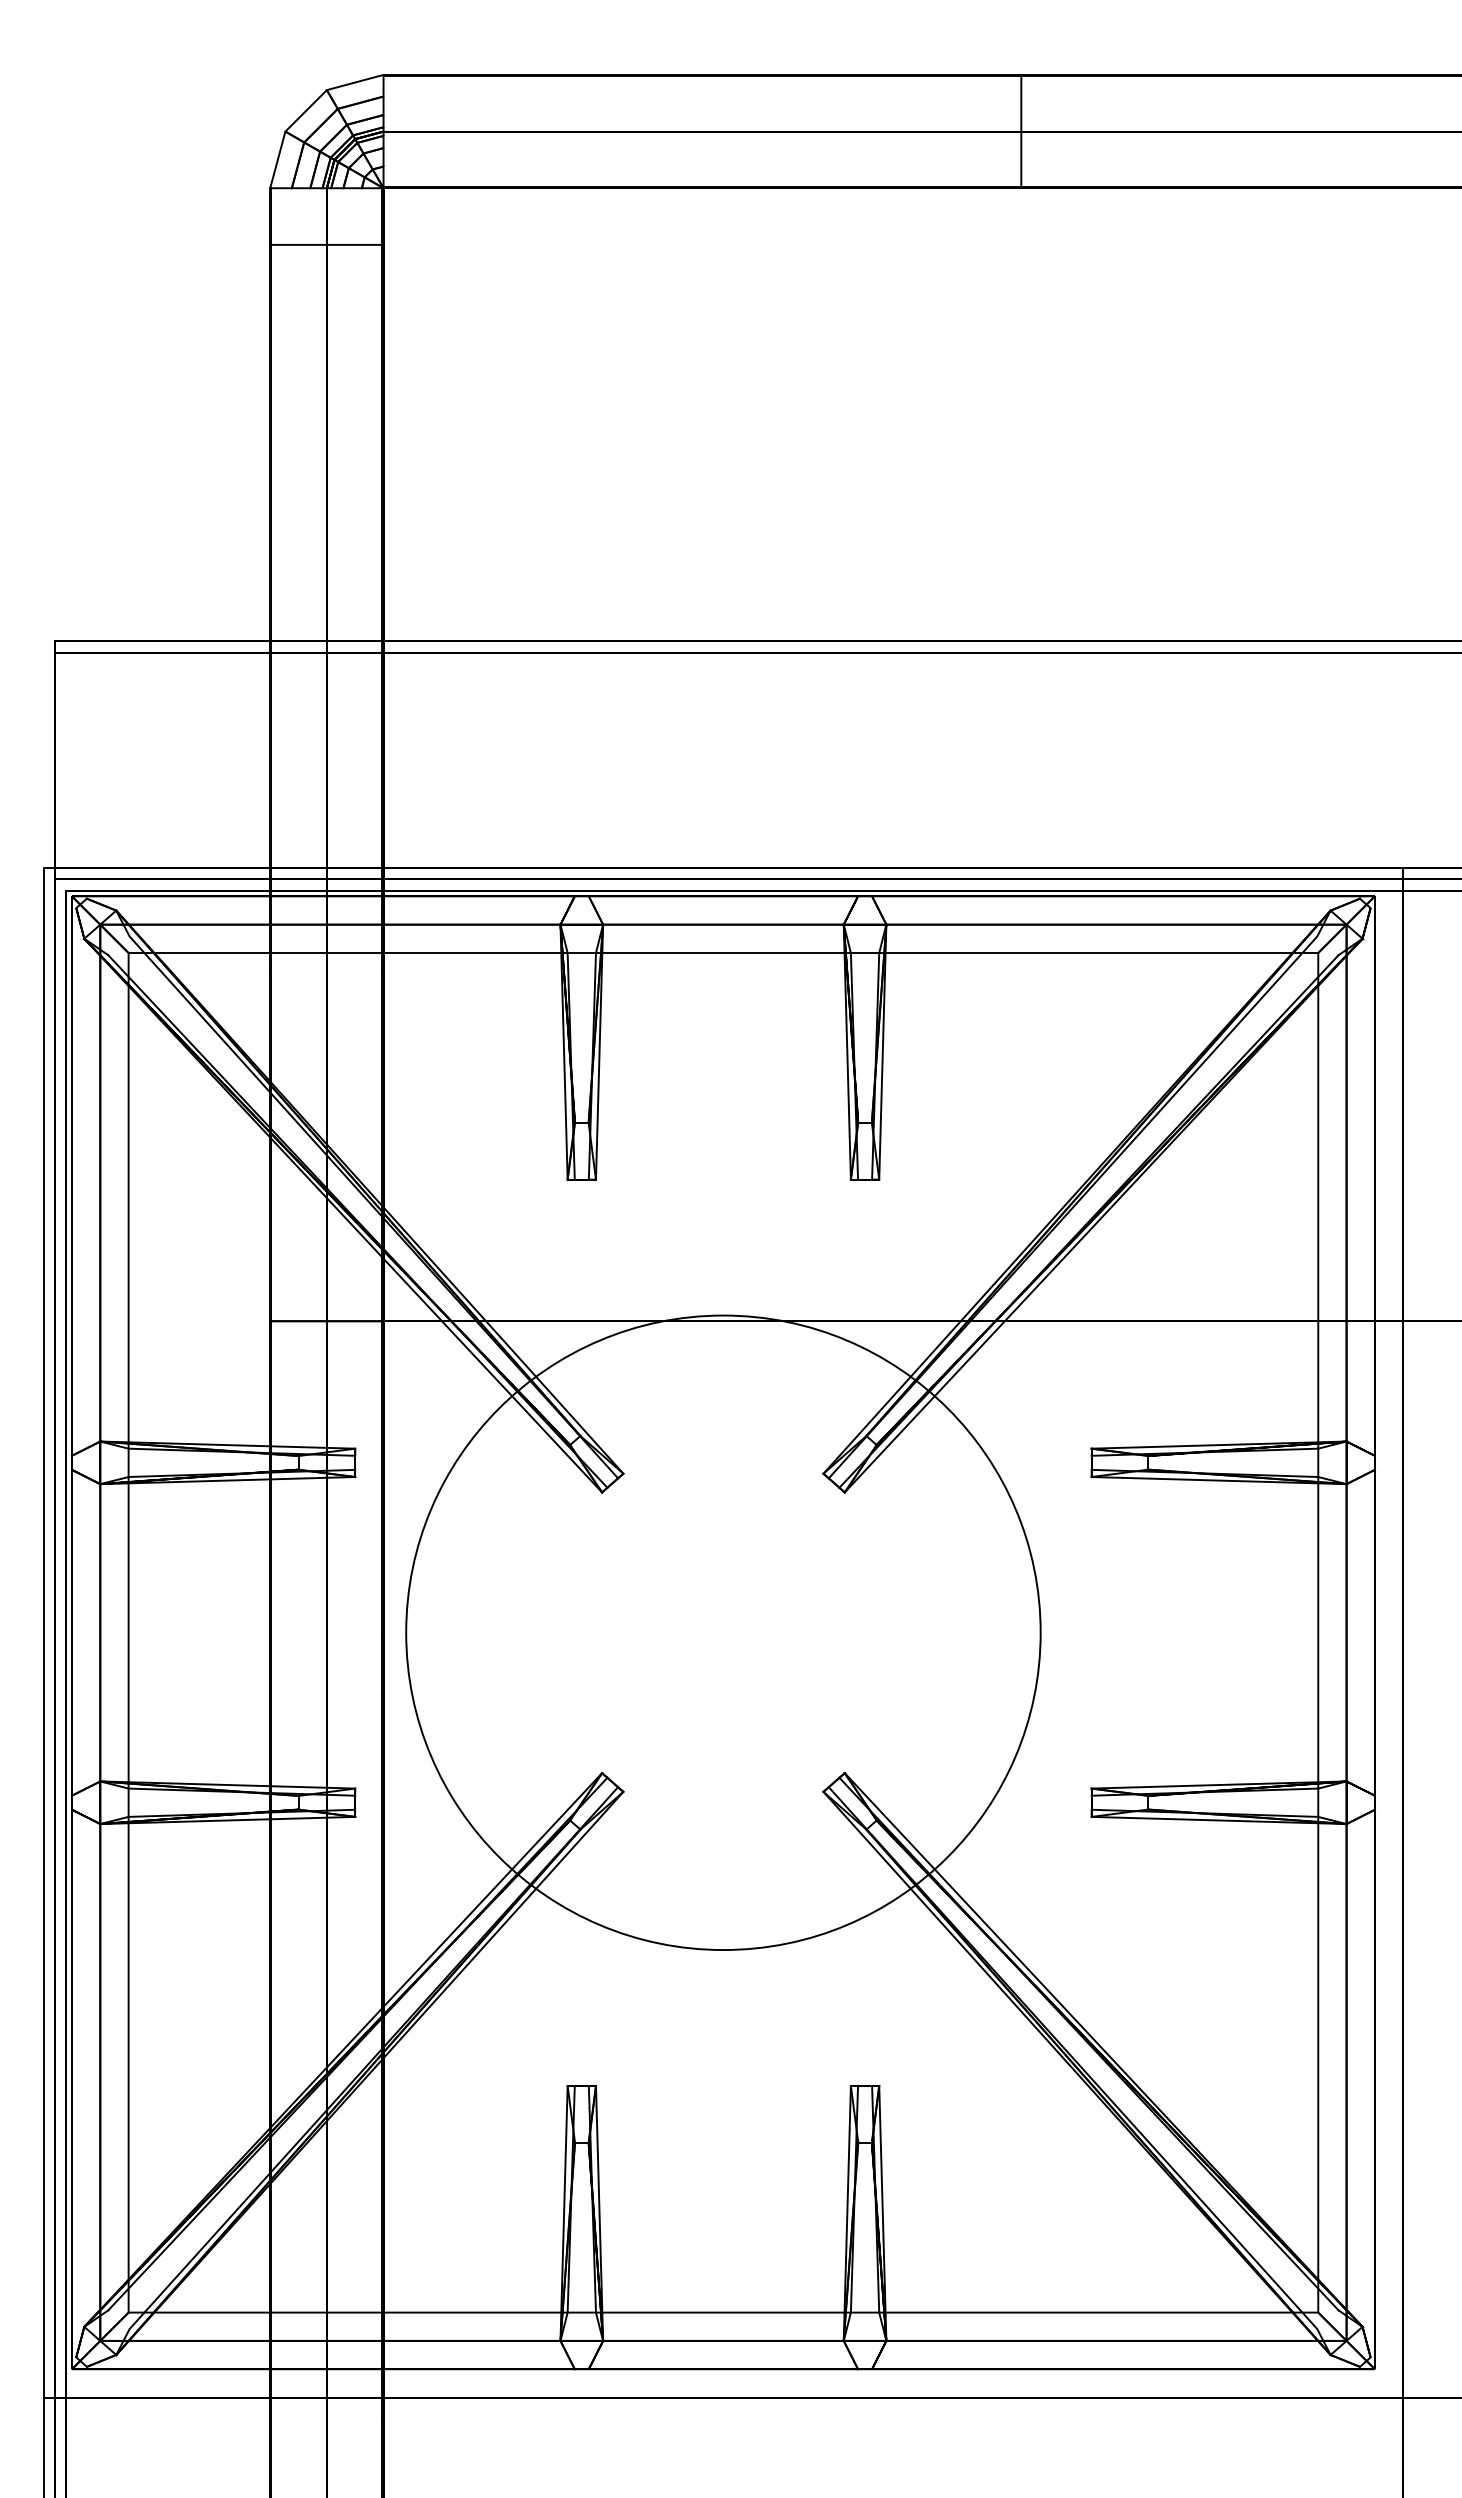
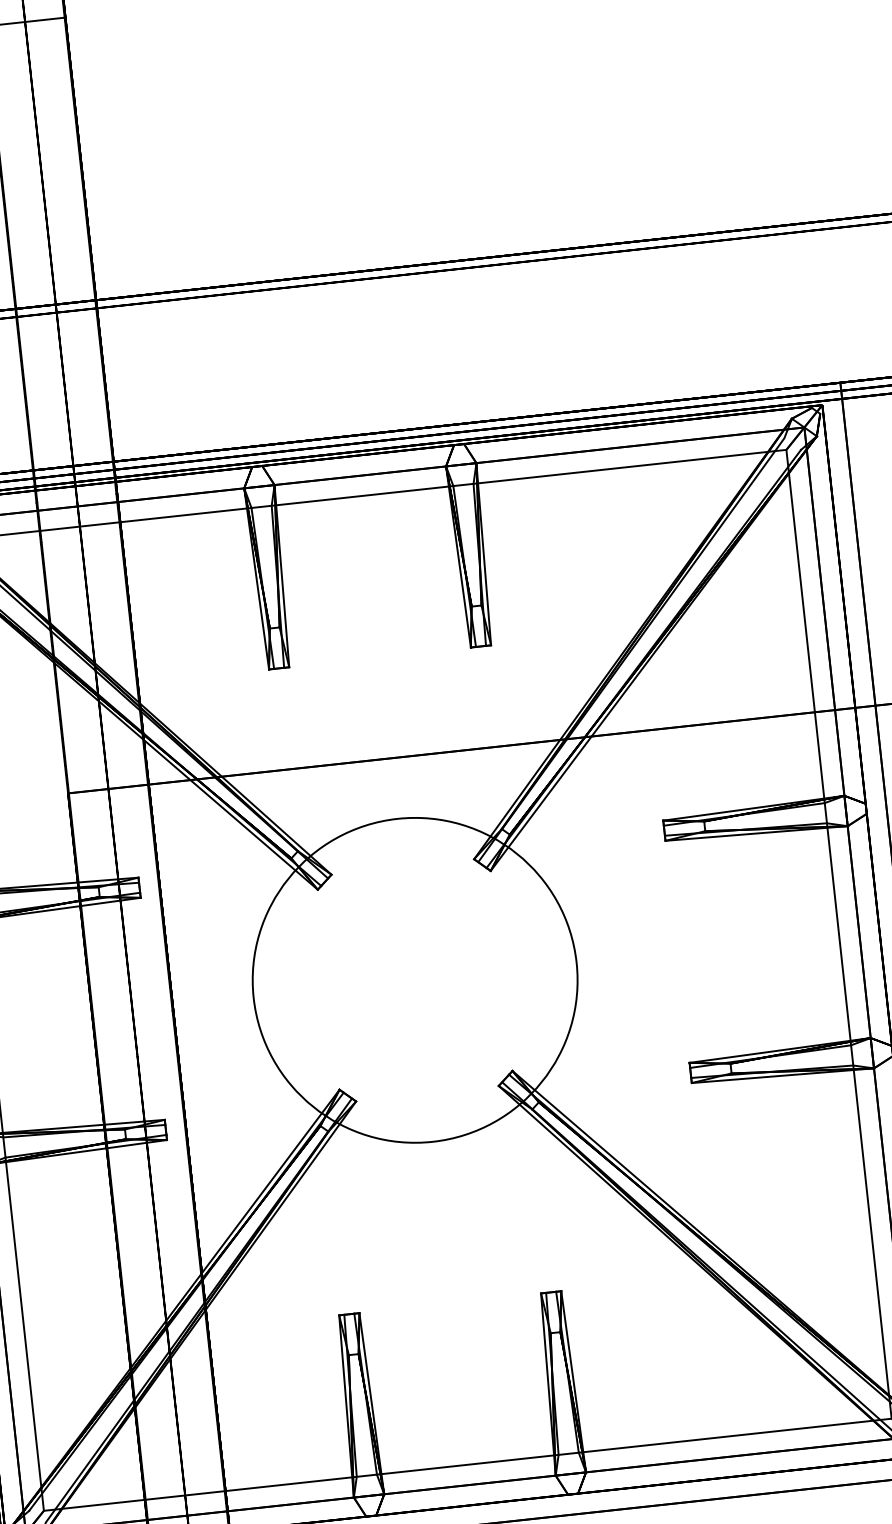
circle: (723, 1632) -> (415, 980), size x0.71

